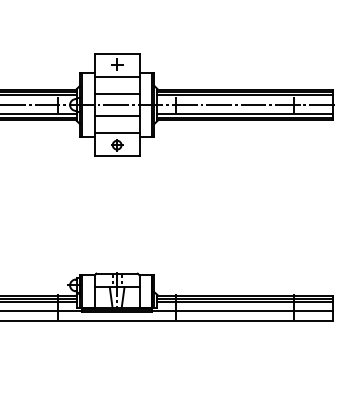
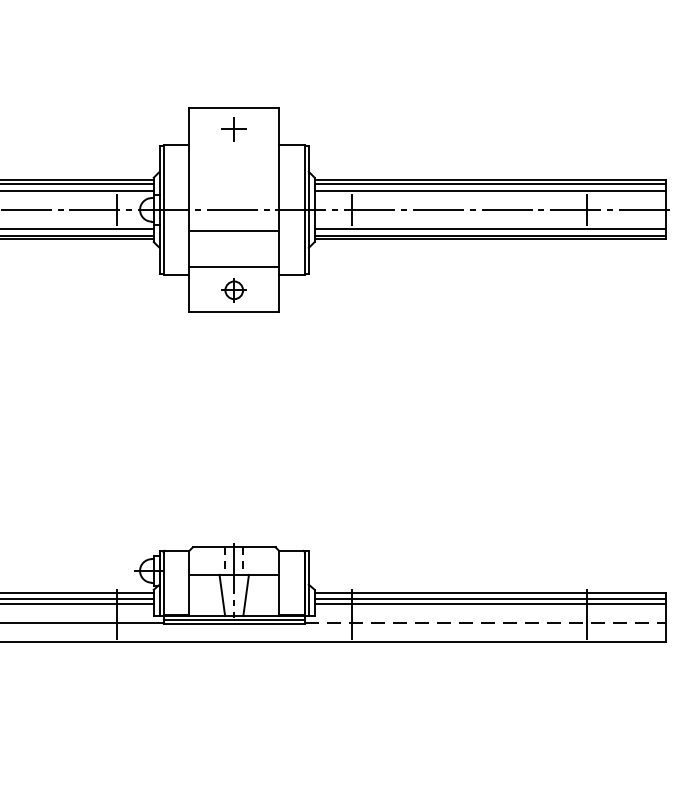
line: (116, 76) -> (232, 152), removed
line: (116, 94) -> (232, 188), removed
line: (243, 311) -> (487, 623), solid -> dashed

